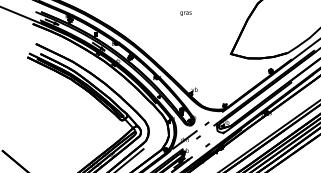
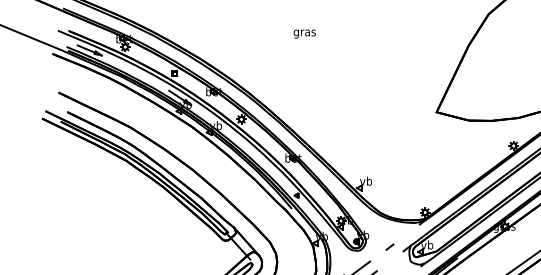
text: (185, 13) -> (303, 33), moved

